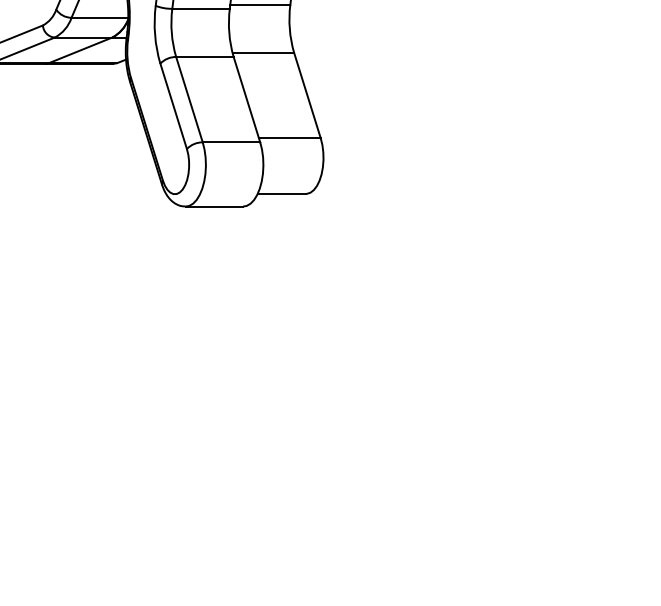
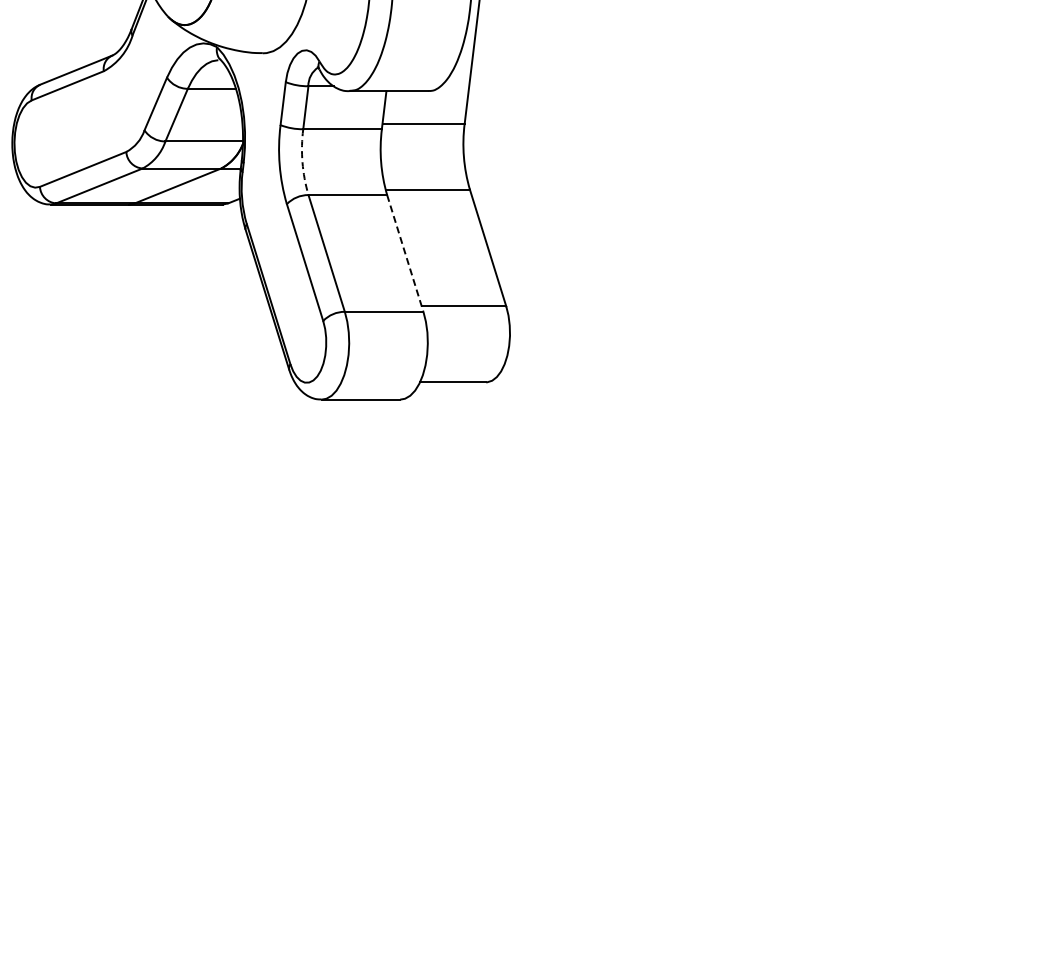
arc: (171, 33) -> (302, 162), solid -> dashed
line: (247, 99) -> (405, 253), solid -> dashed

